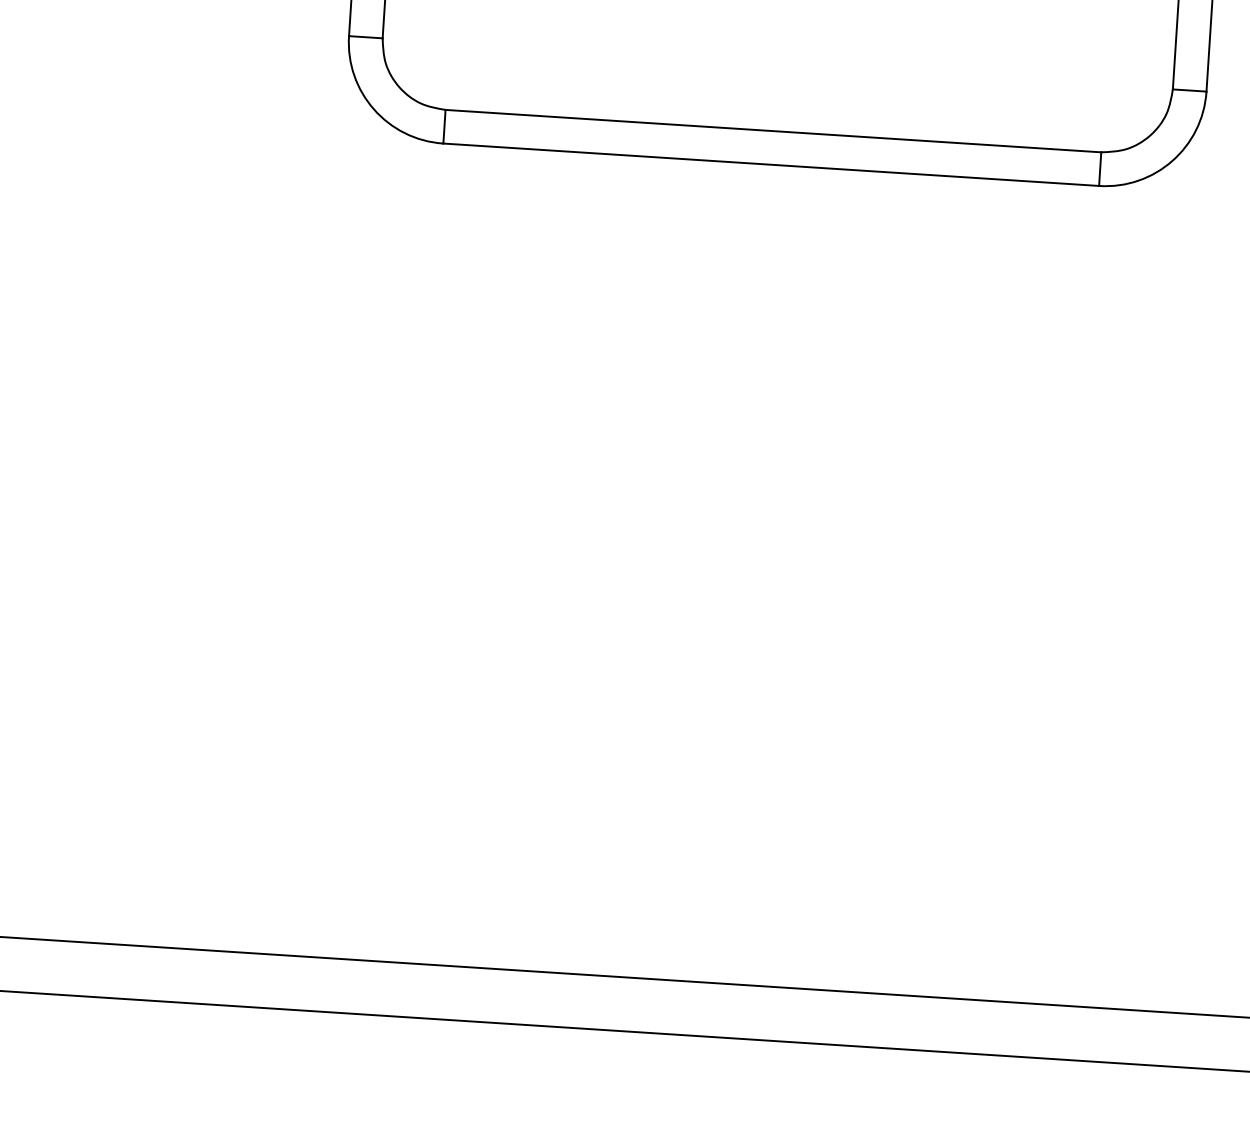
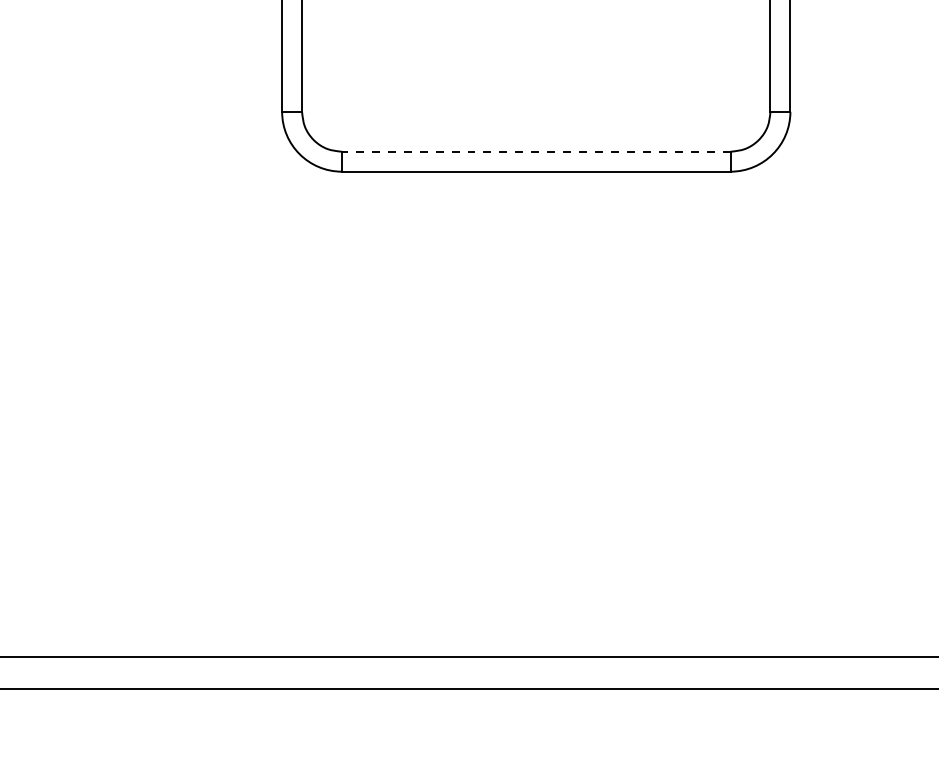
line: (772, 130) -> (535, 151), solid -> dashed

